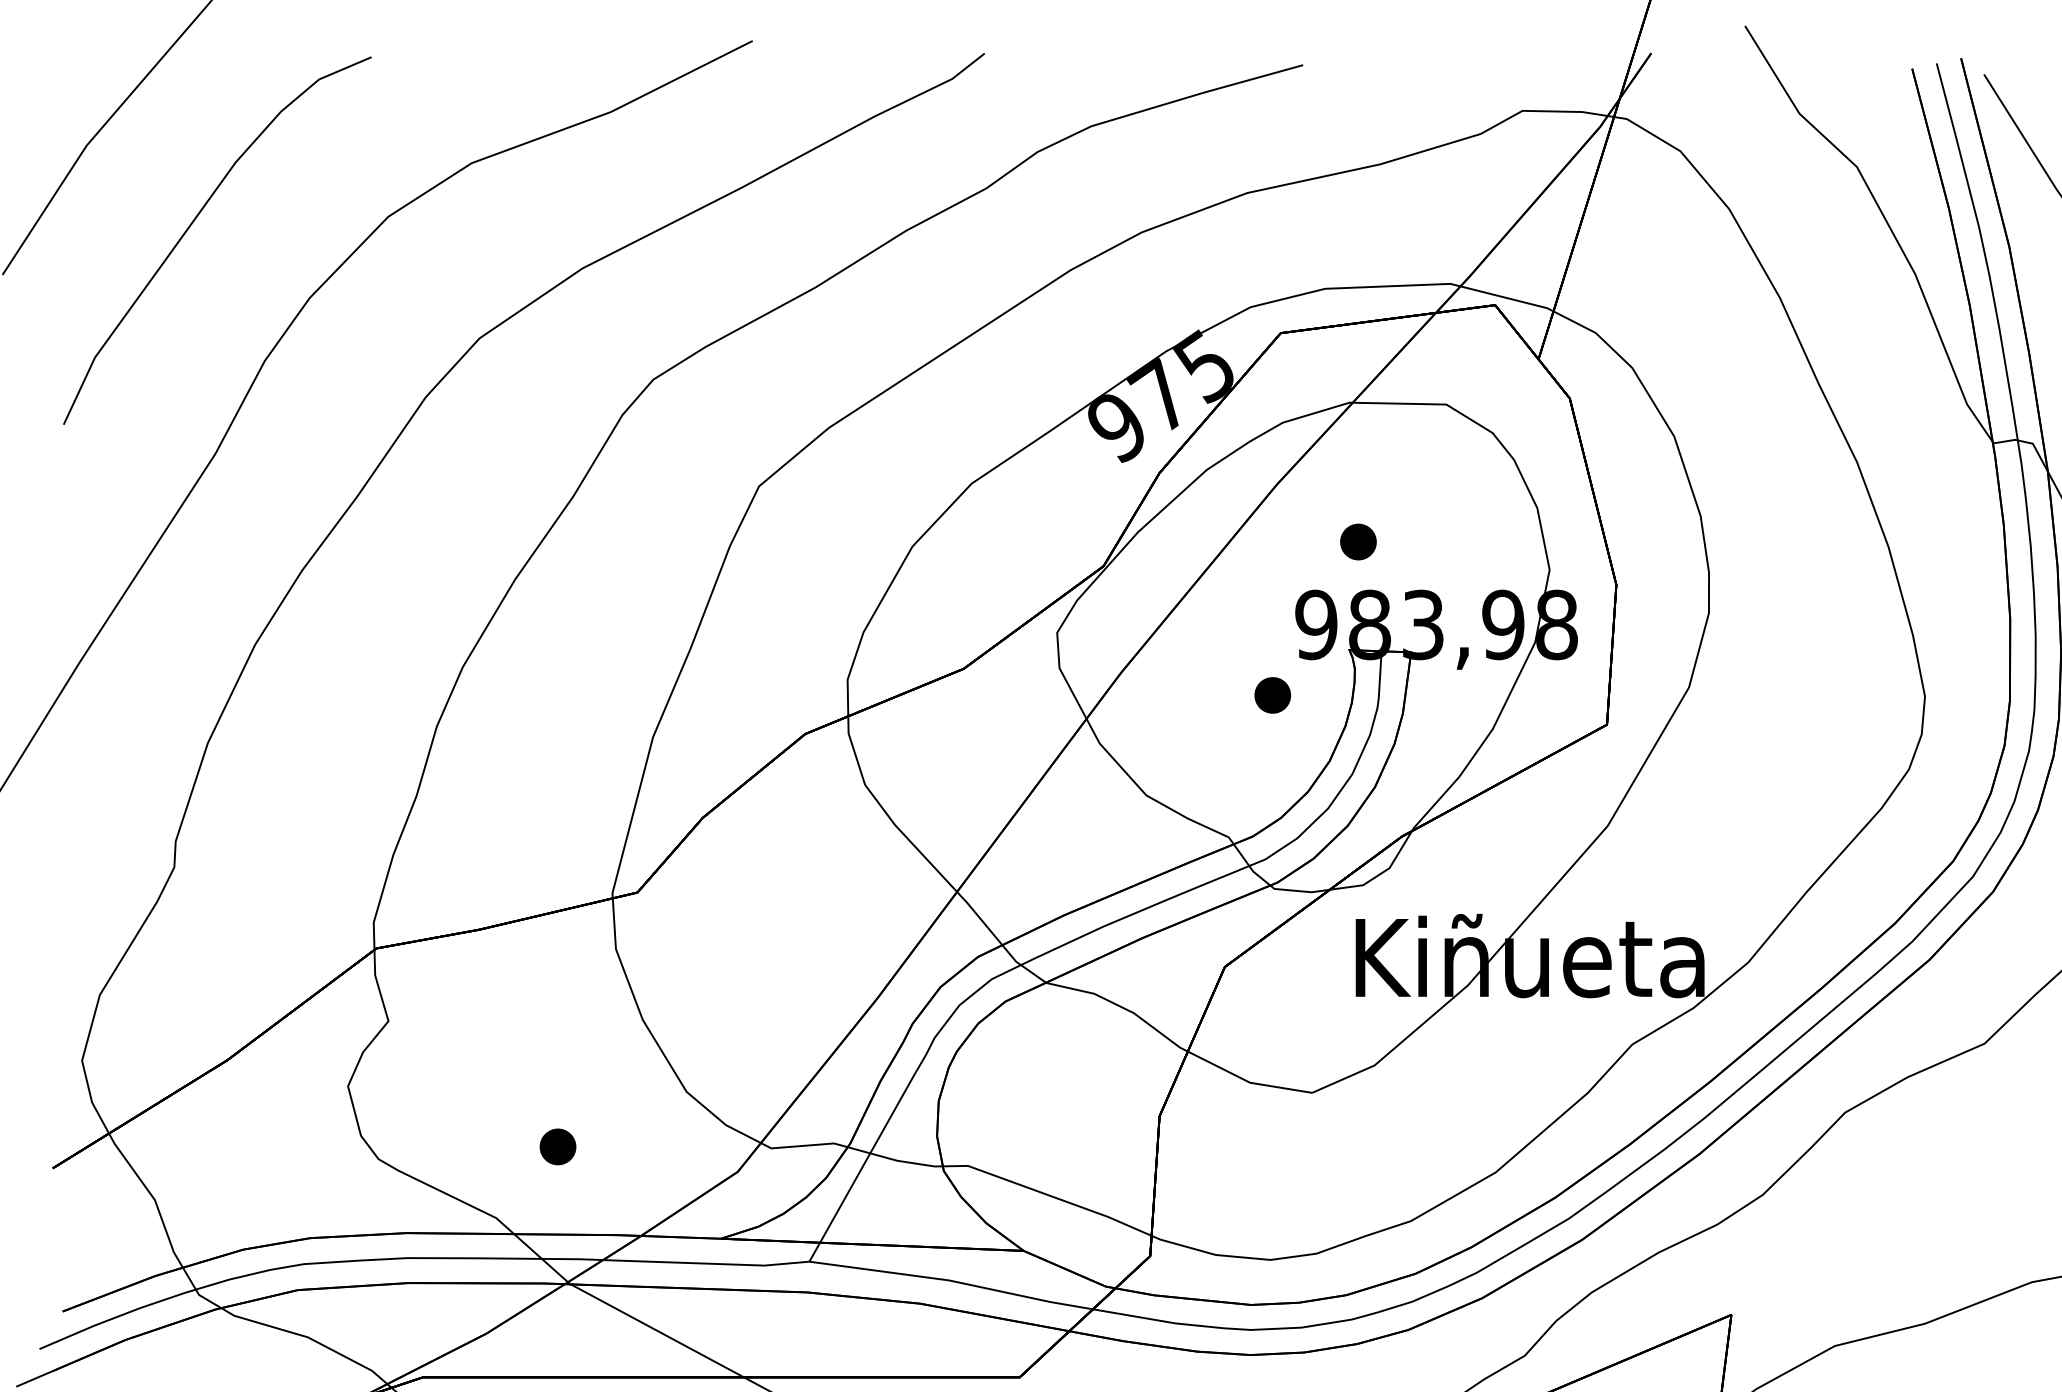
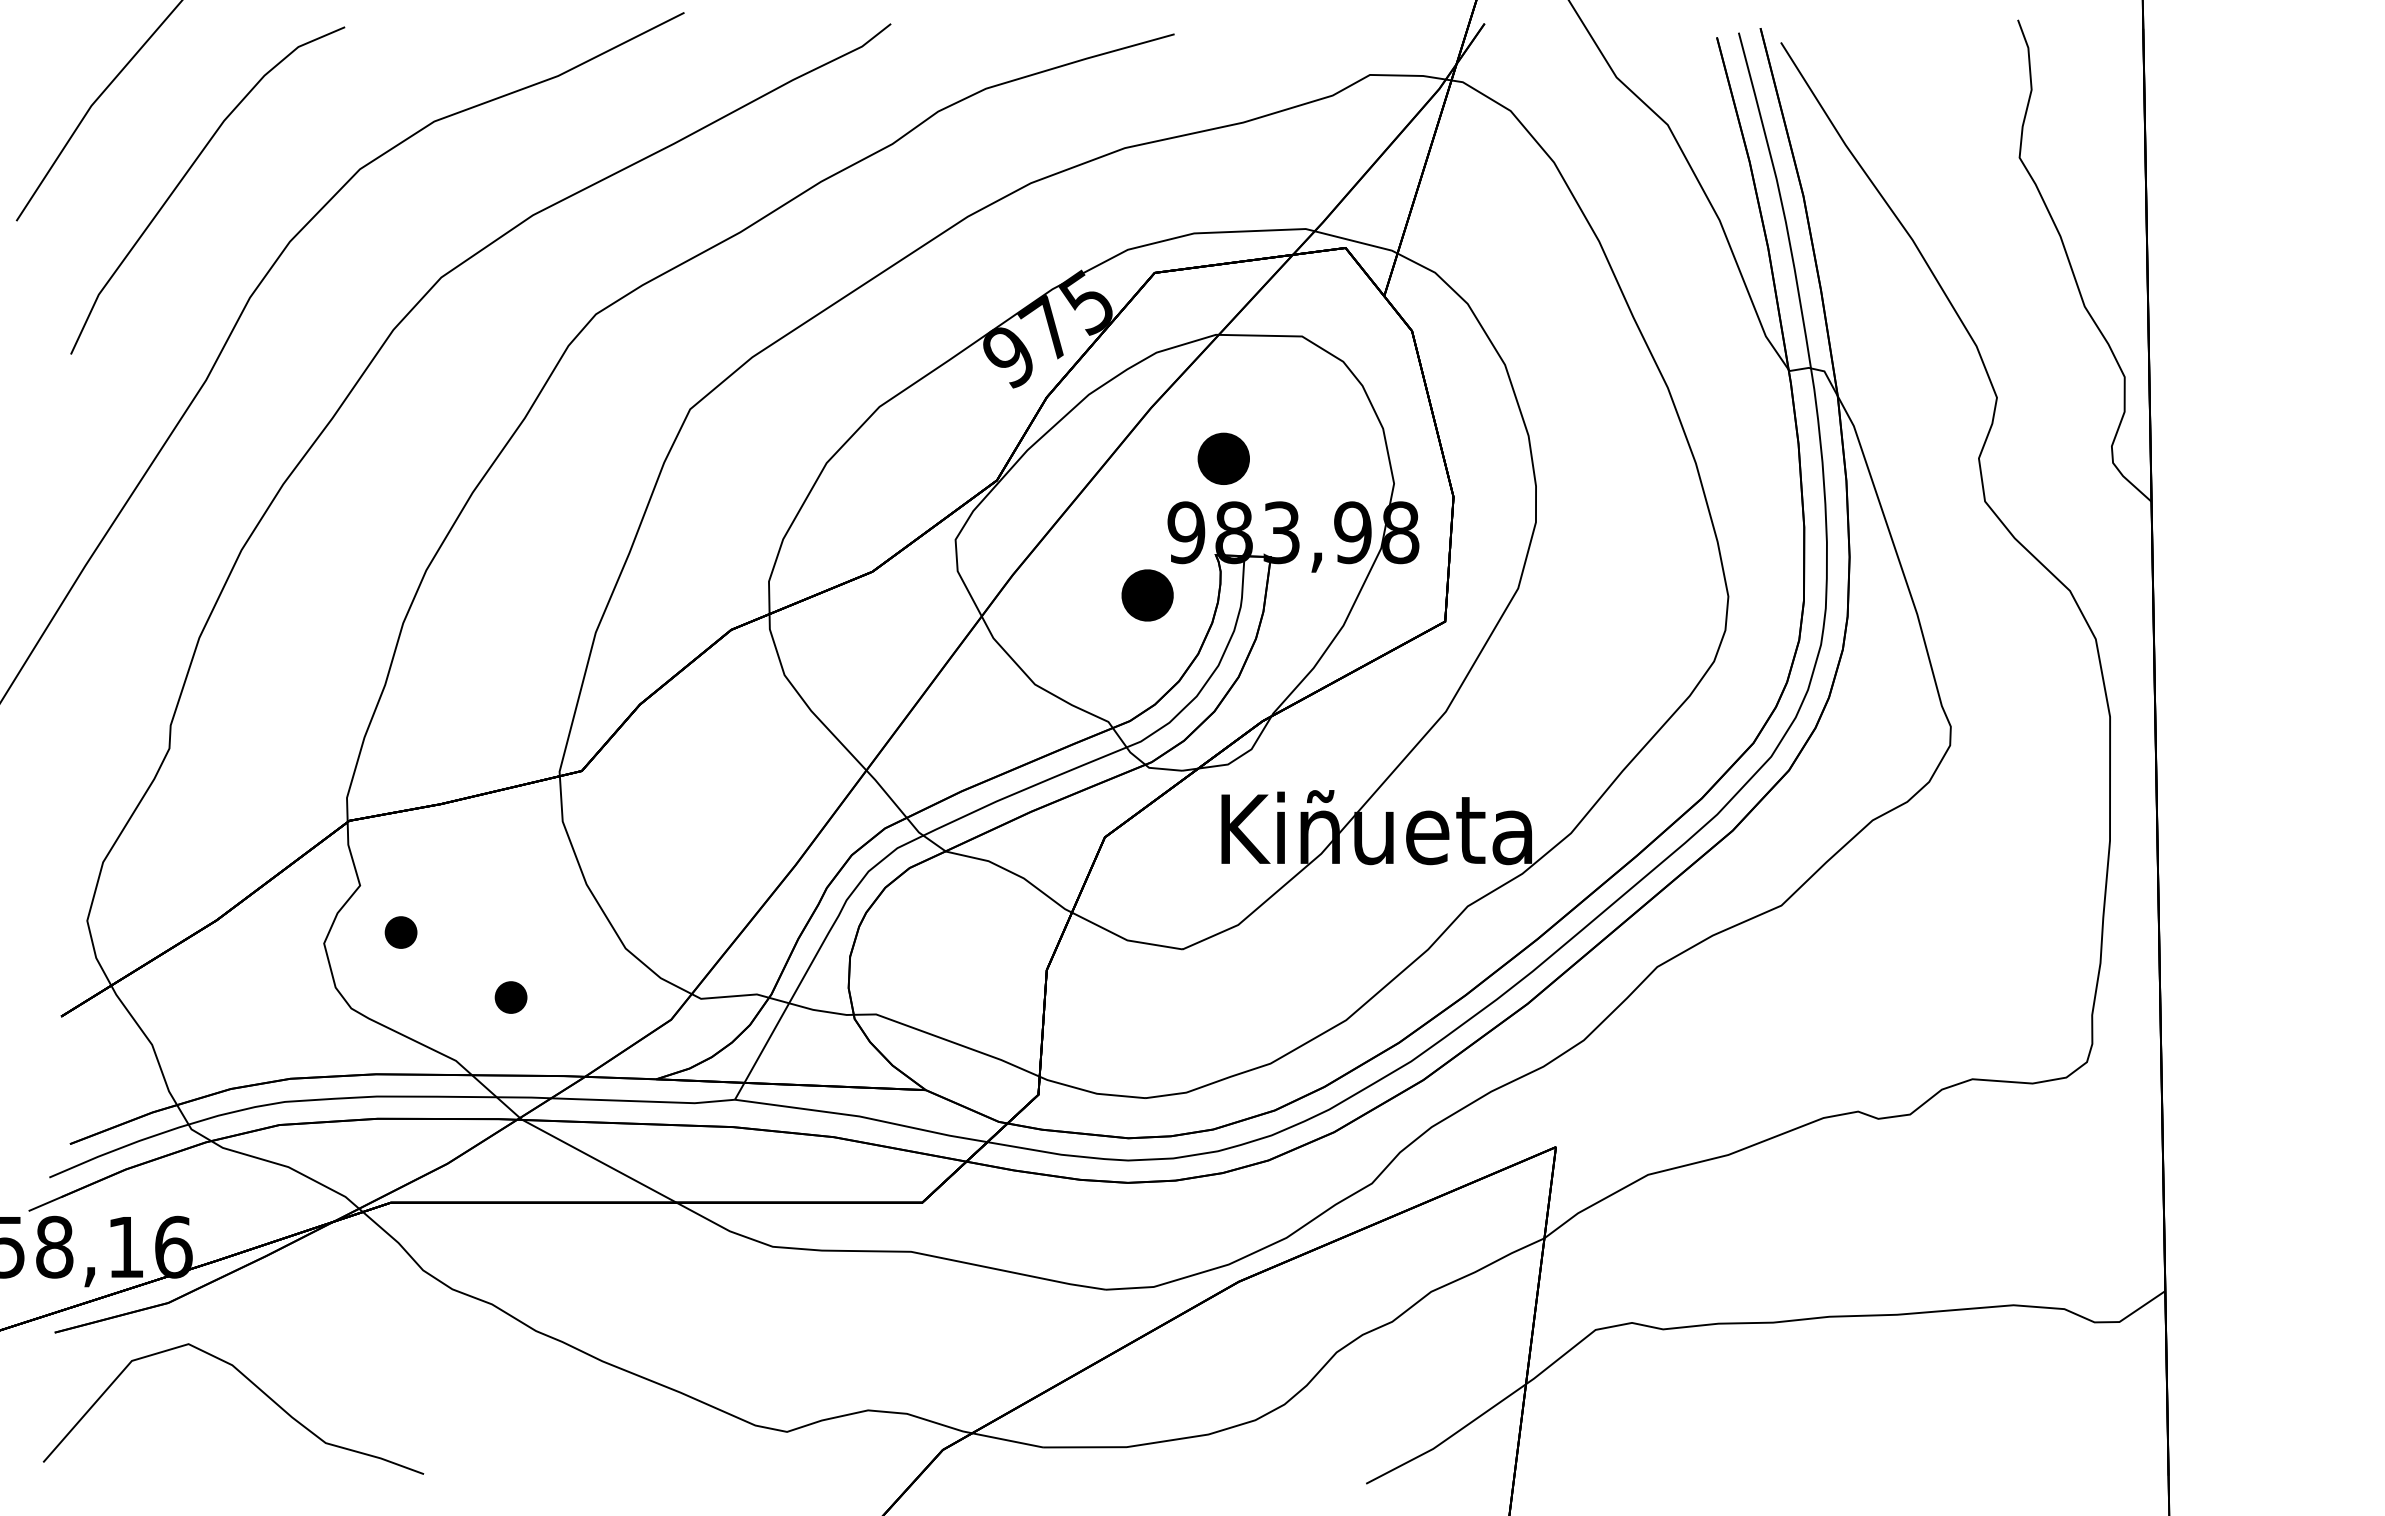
part: (1358, 541) -> (1223, 458), size x1.6
part: (1272, 695) -> (1147, 595), size x1.6
part: (433, 1073) -> (400, 932), added

